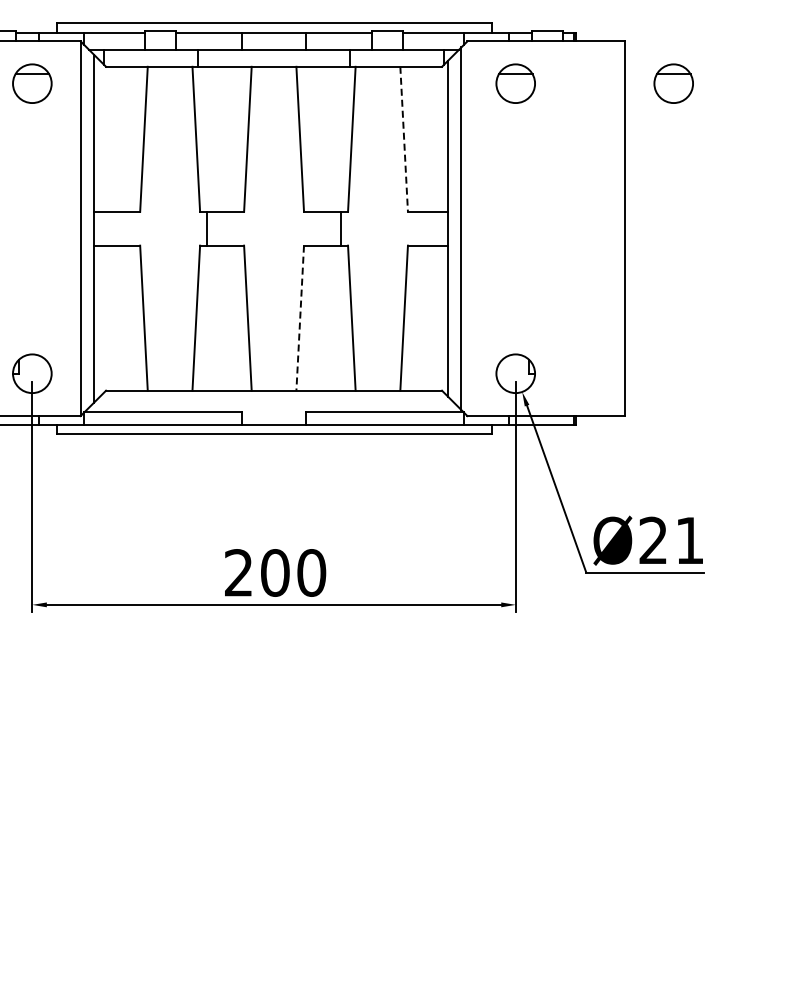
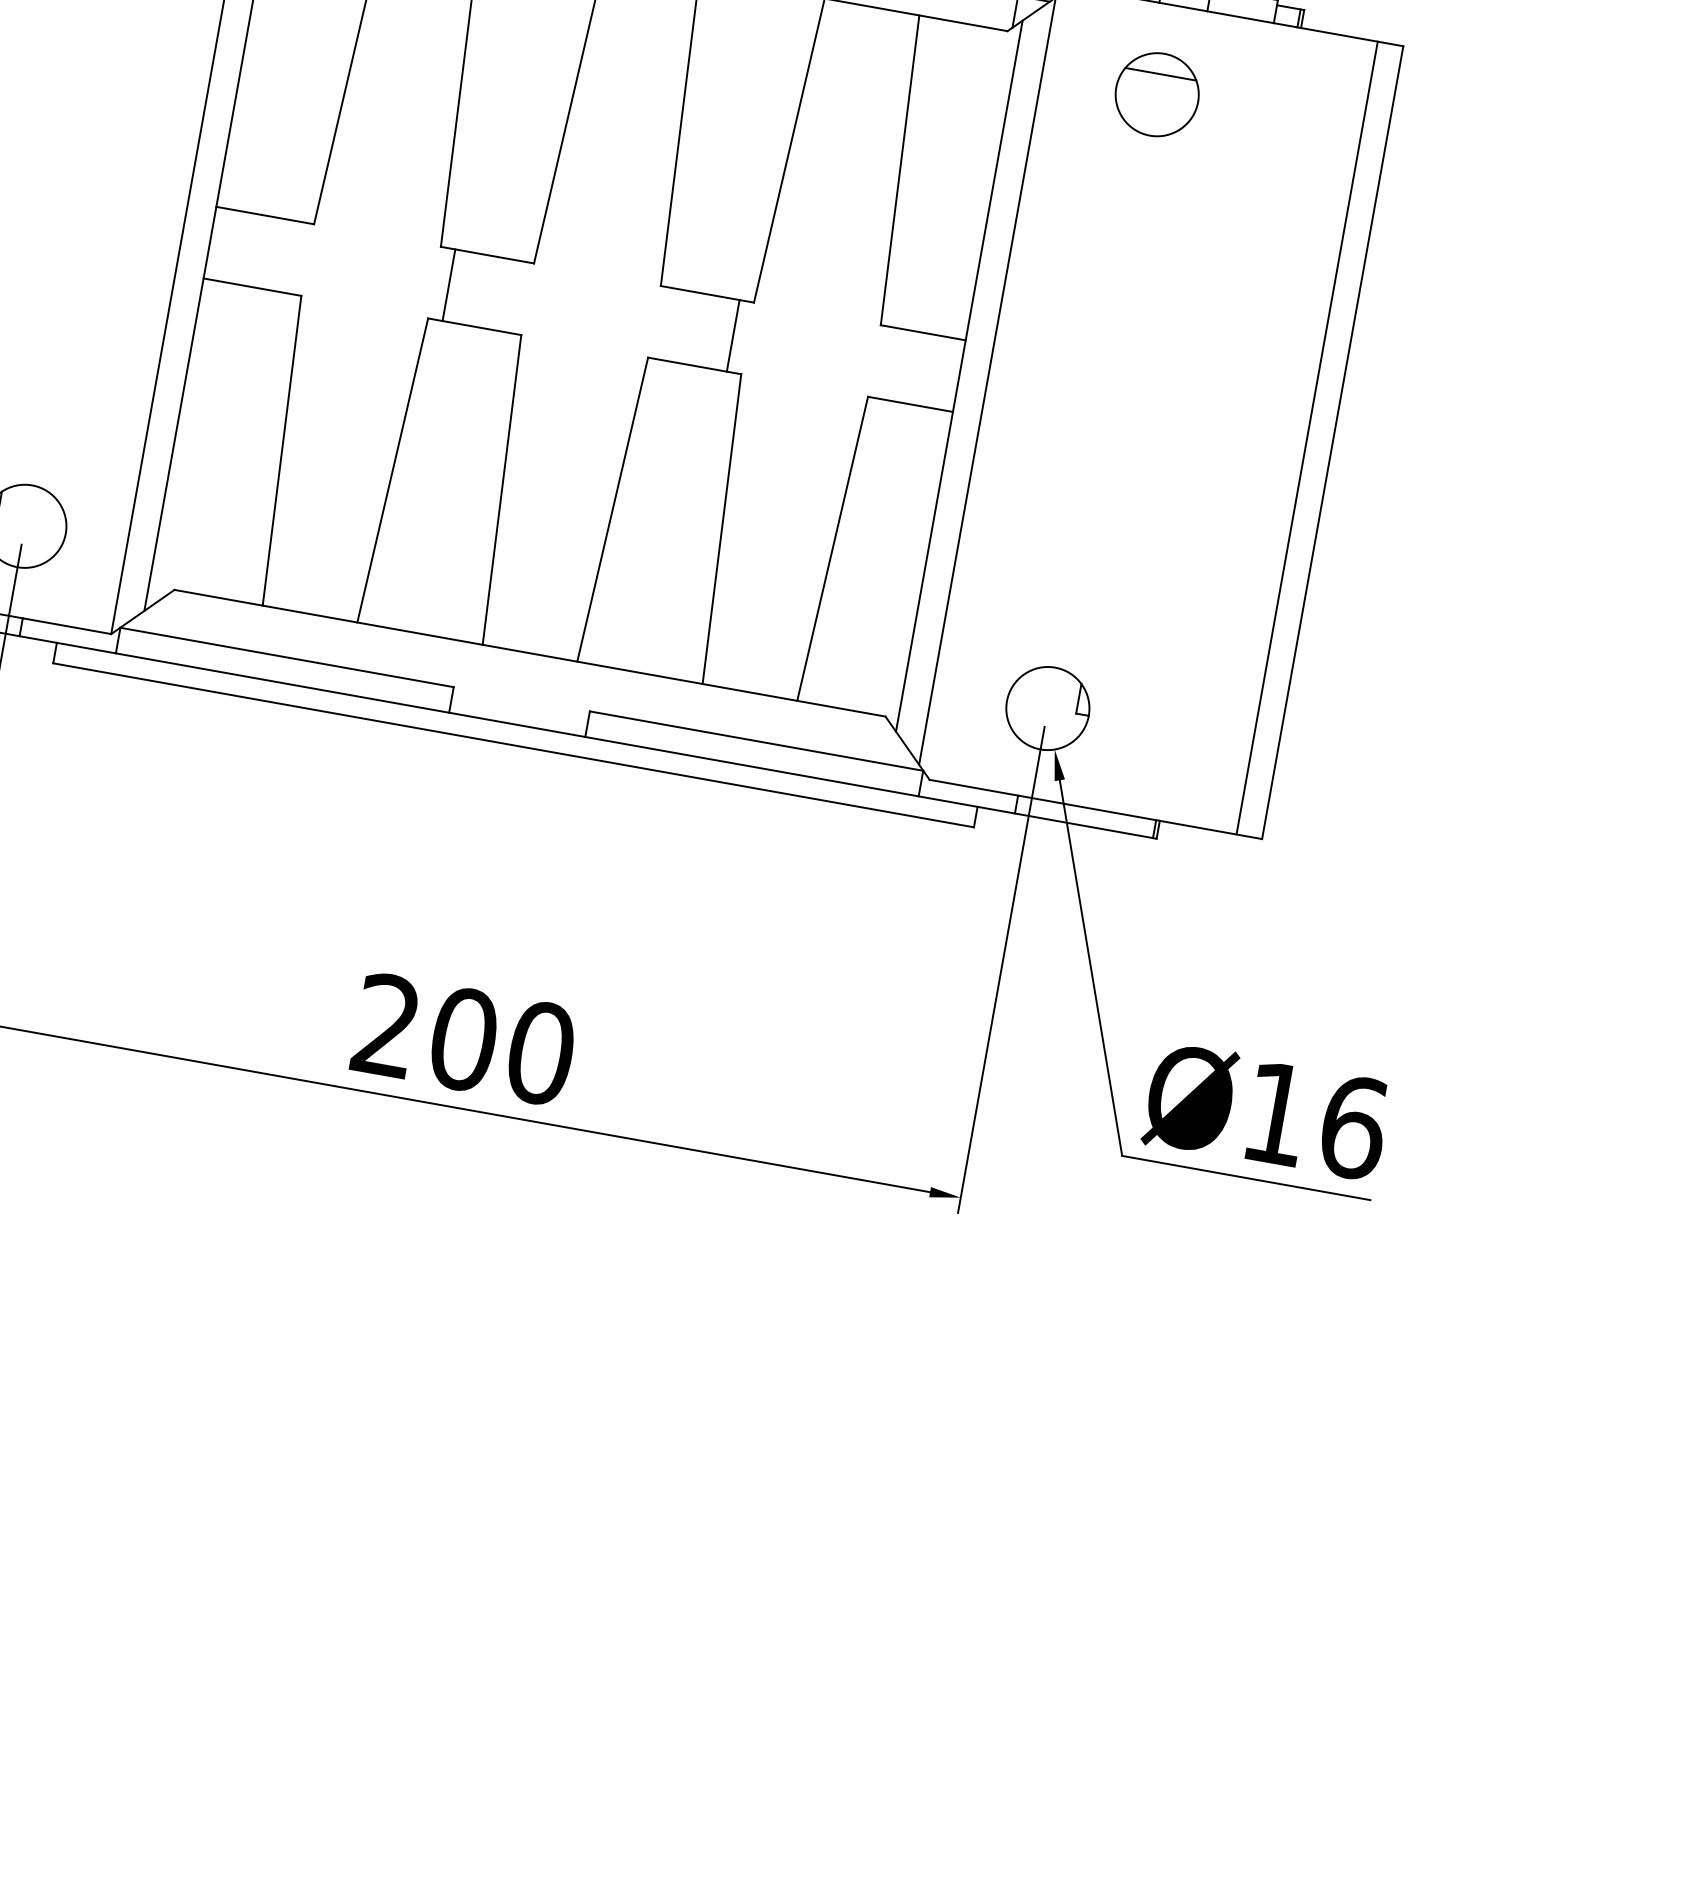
part: (673, 83) -> (1491, 153), removed
line: (404, 139) -> (900, 170), dashed -> solid
line: (612, 228) -> (1307, 437), added
line: (300, 318) -> (613, 510), dashed -> solid
text: (671, 540) -> (1314, 1120), Ø21 -> Ø16

